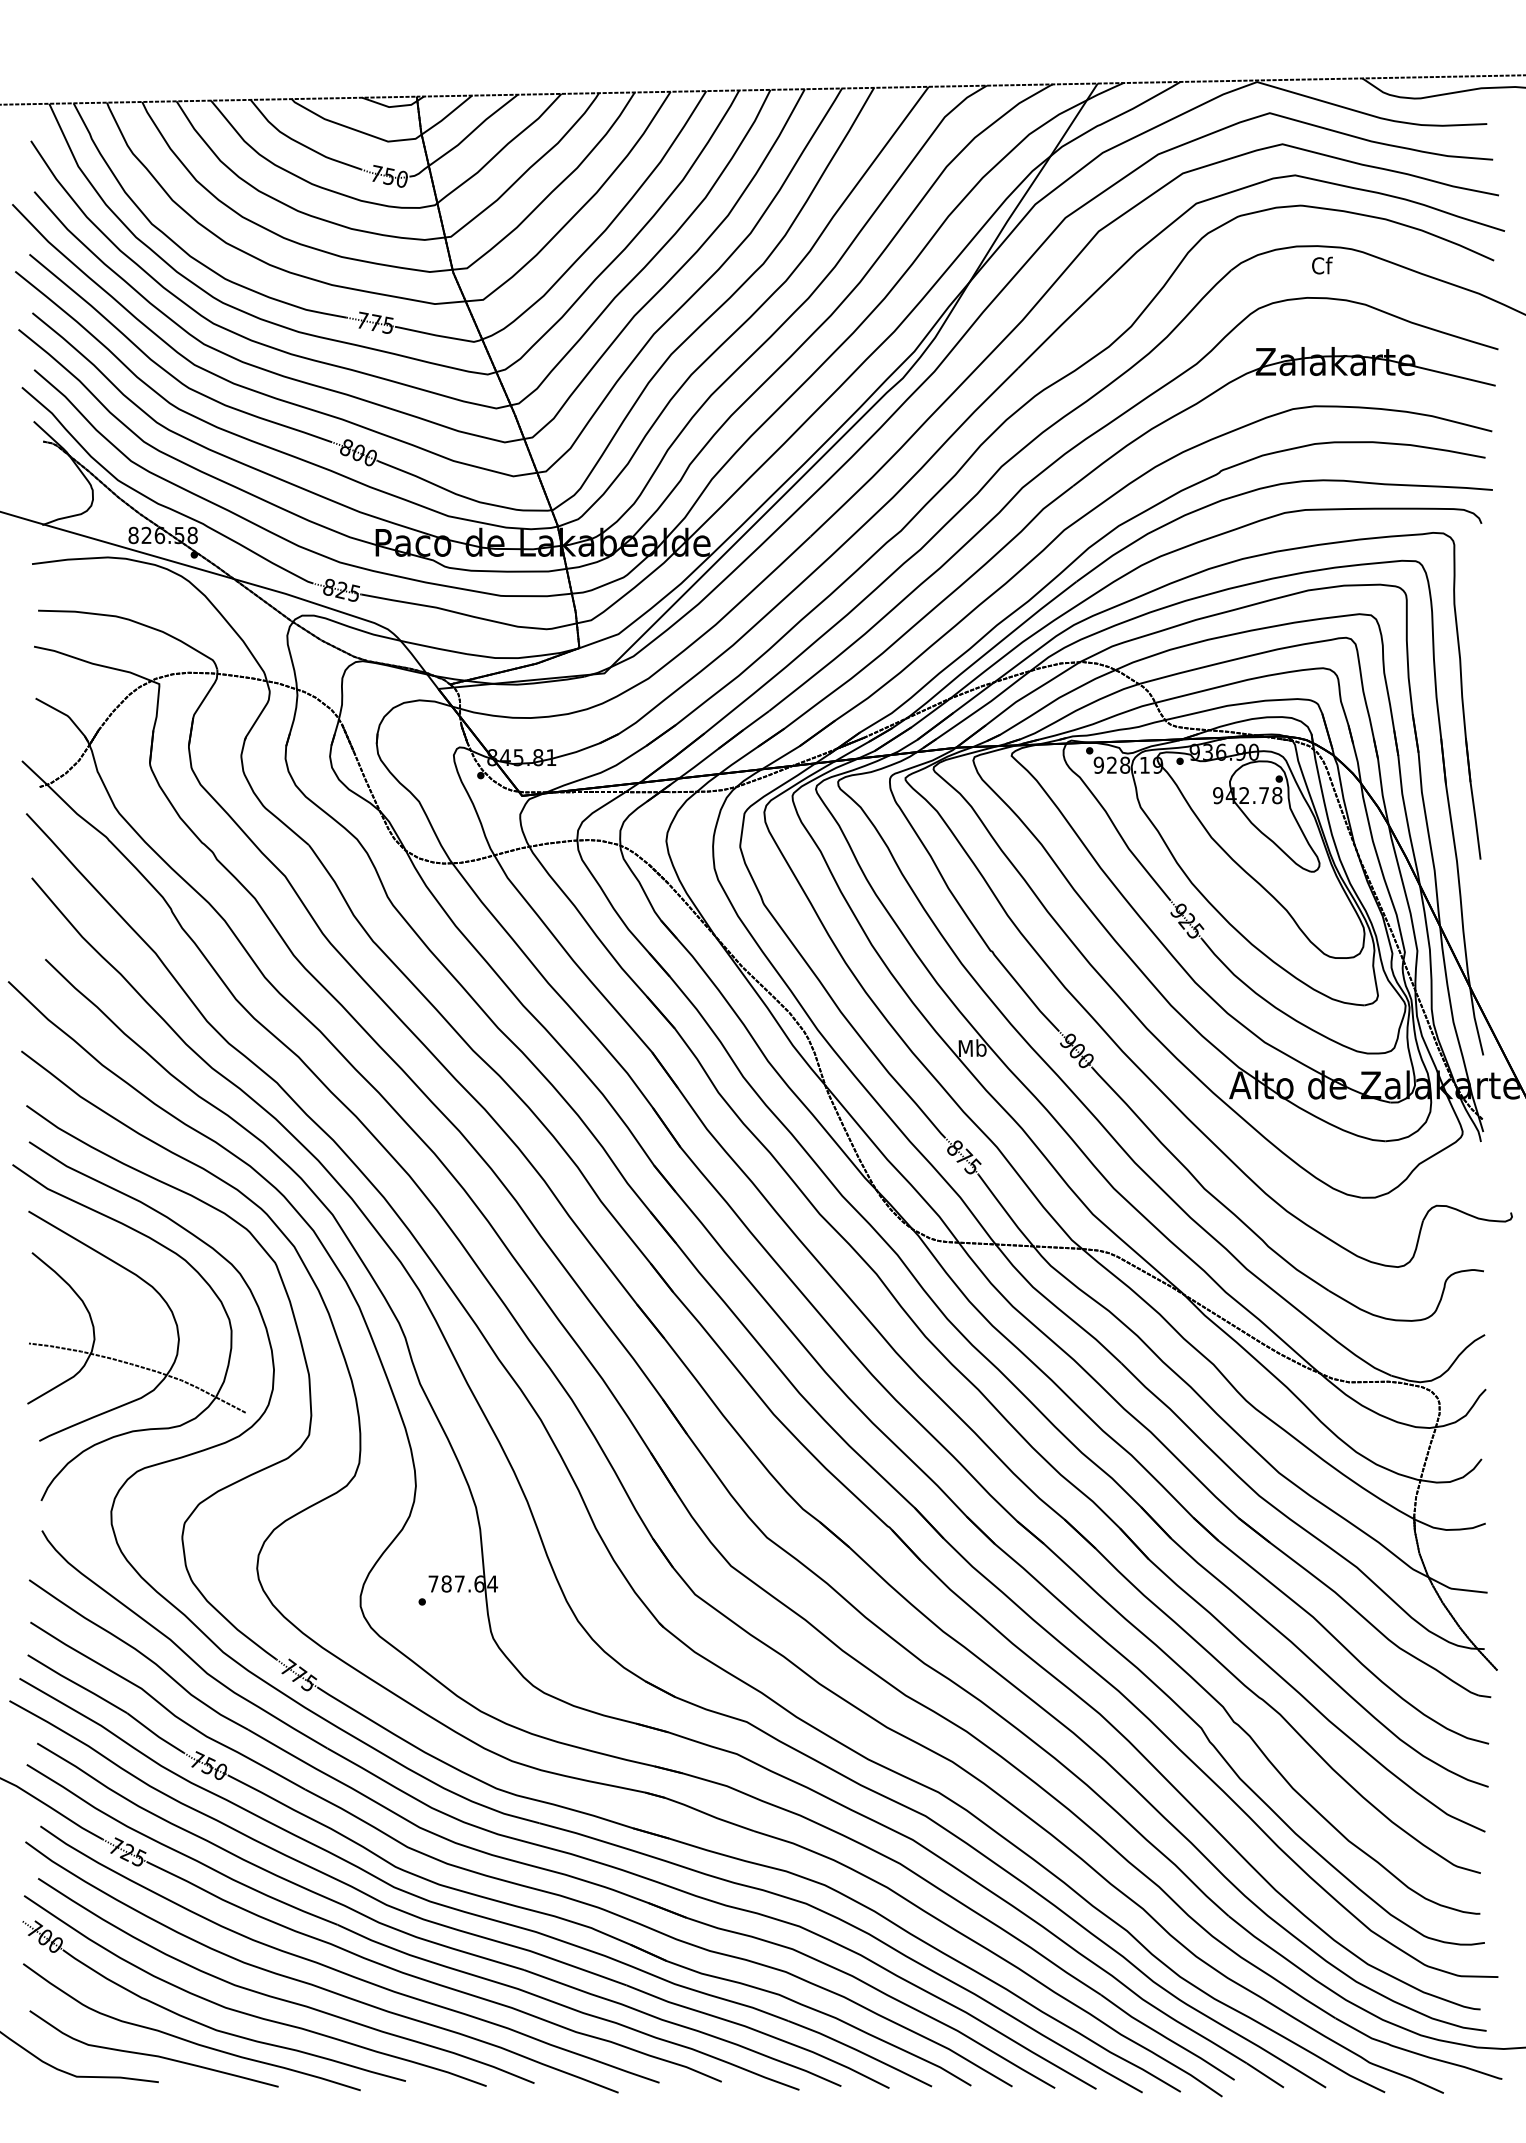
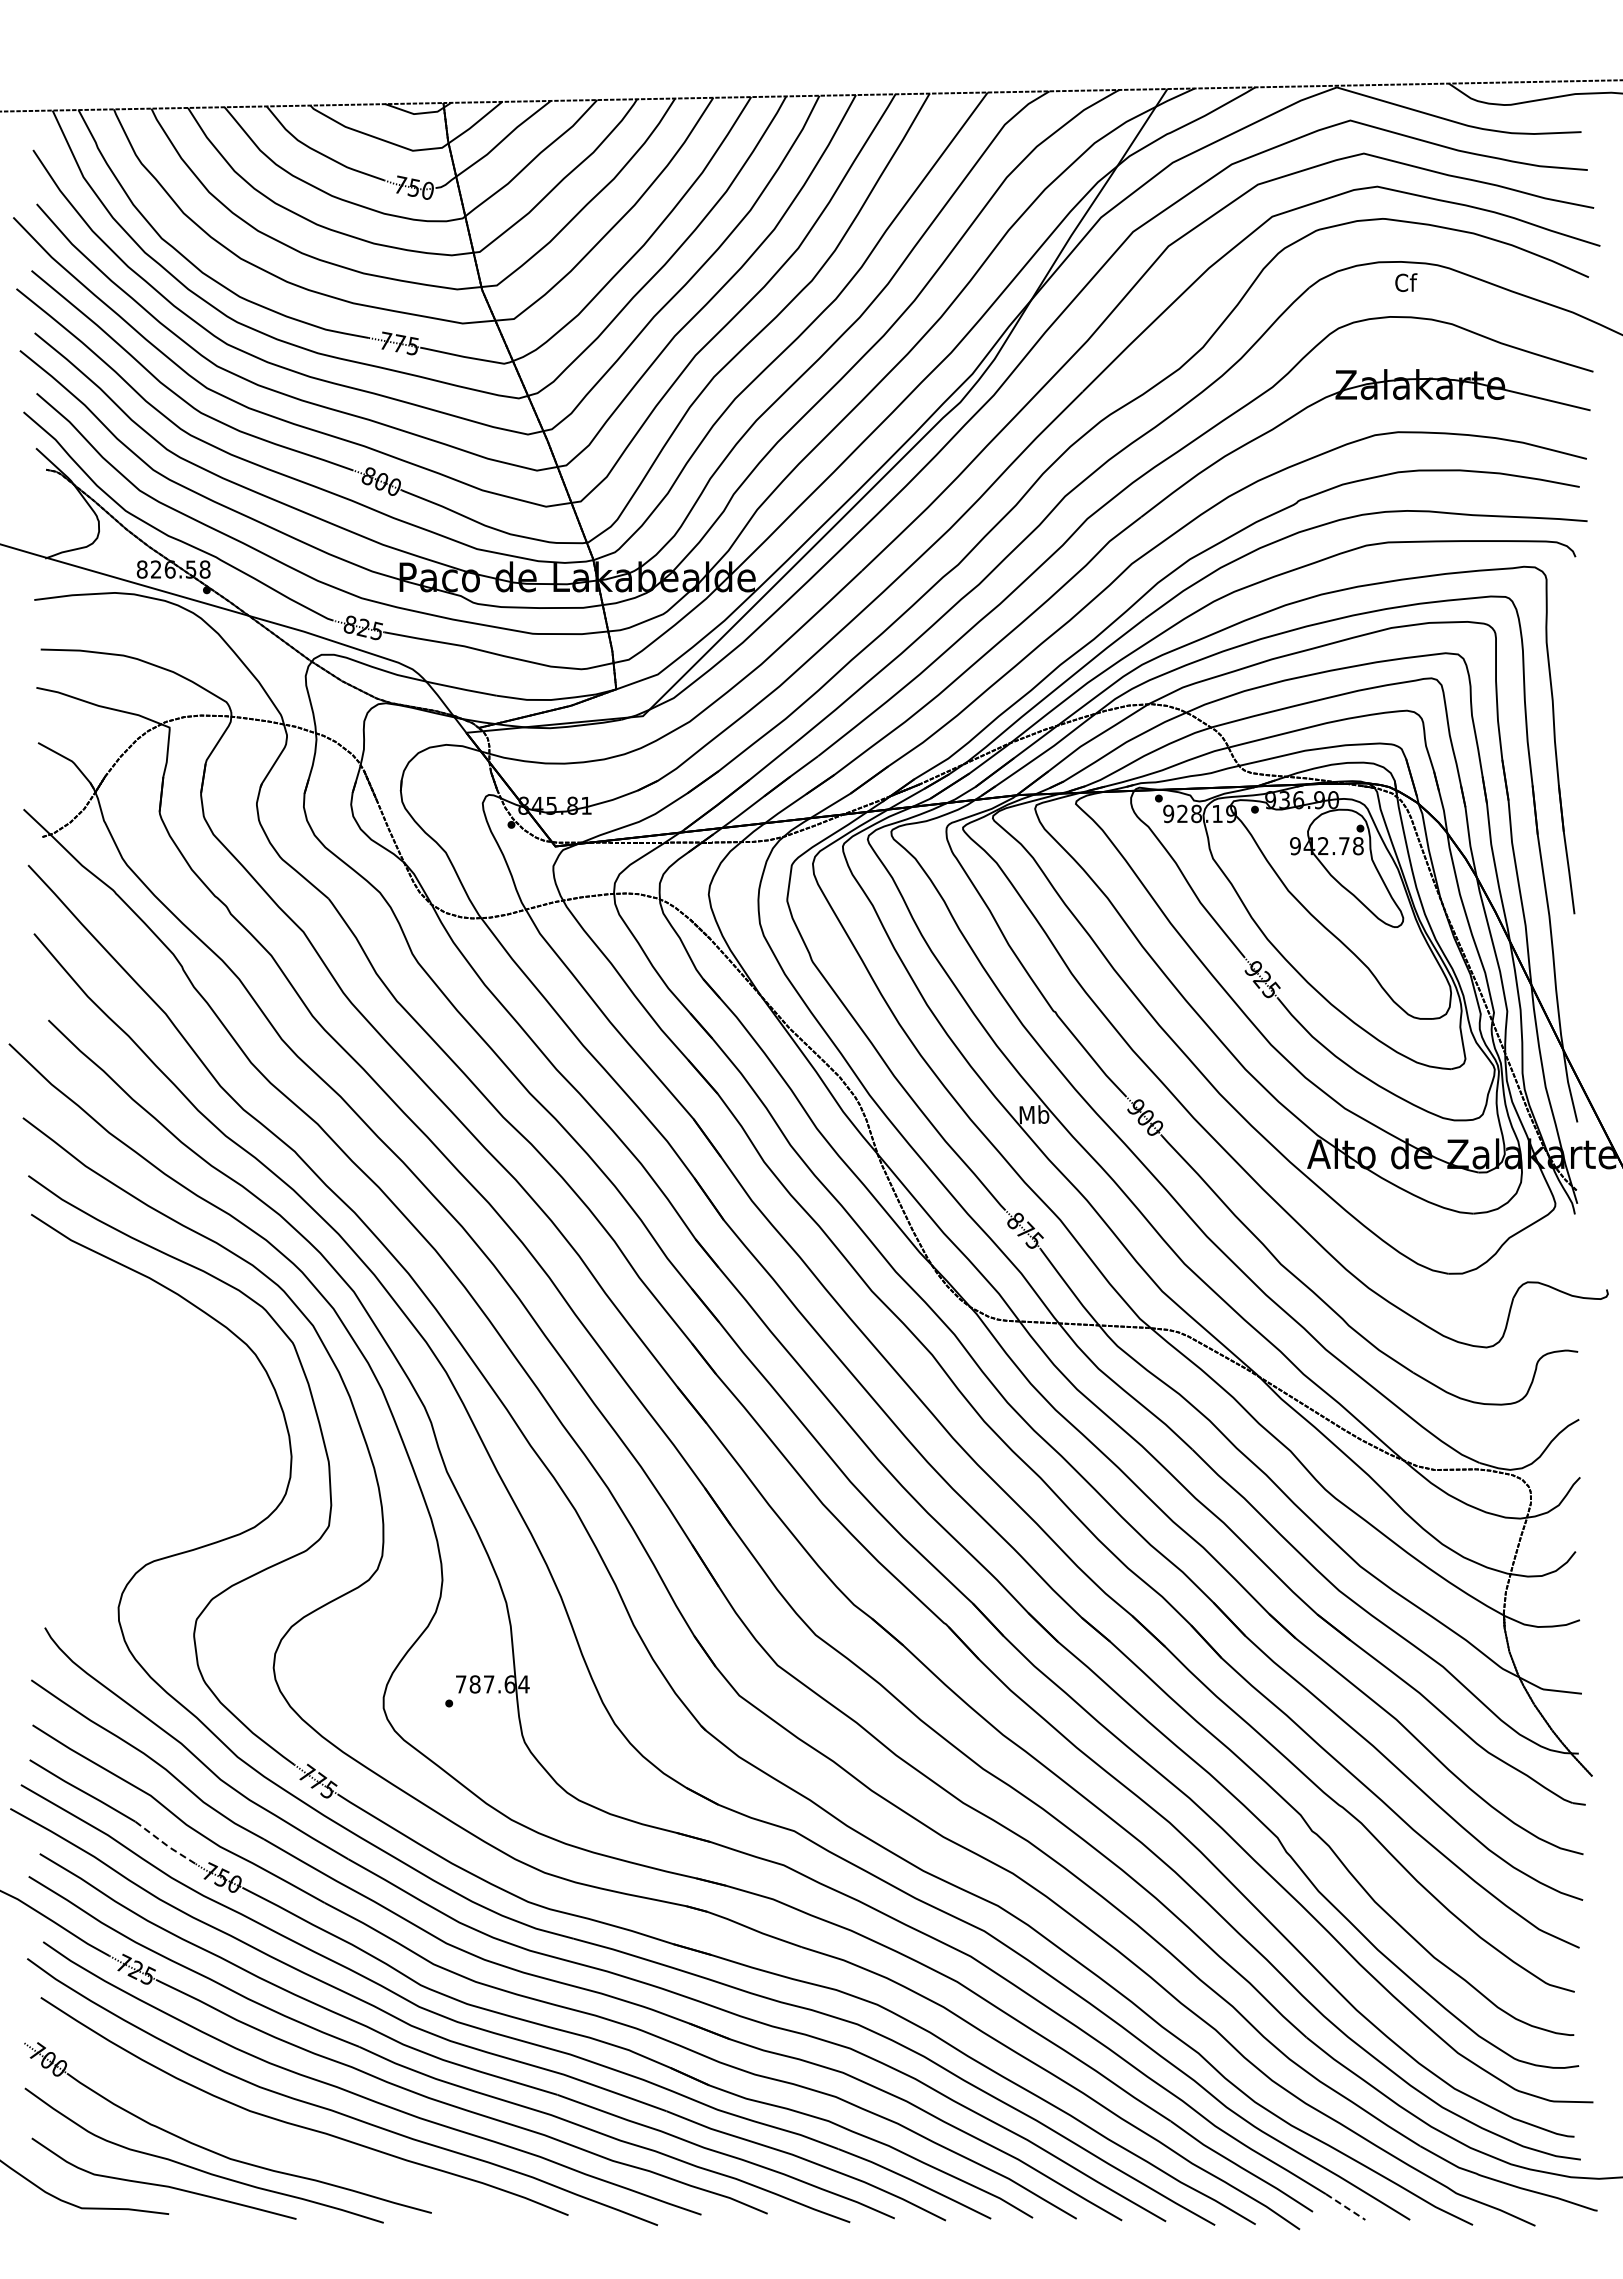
part: (121, 1360) -> (129, 1446), removed
line: (155, 1734) -> (165, 1844), solid -> dashed
curve: (247, 2012) -> (263, 2140), removed
line: (1265, 2075) -> (1345, 2207), solid -> dashed

